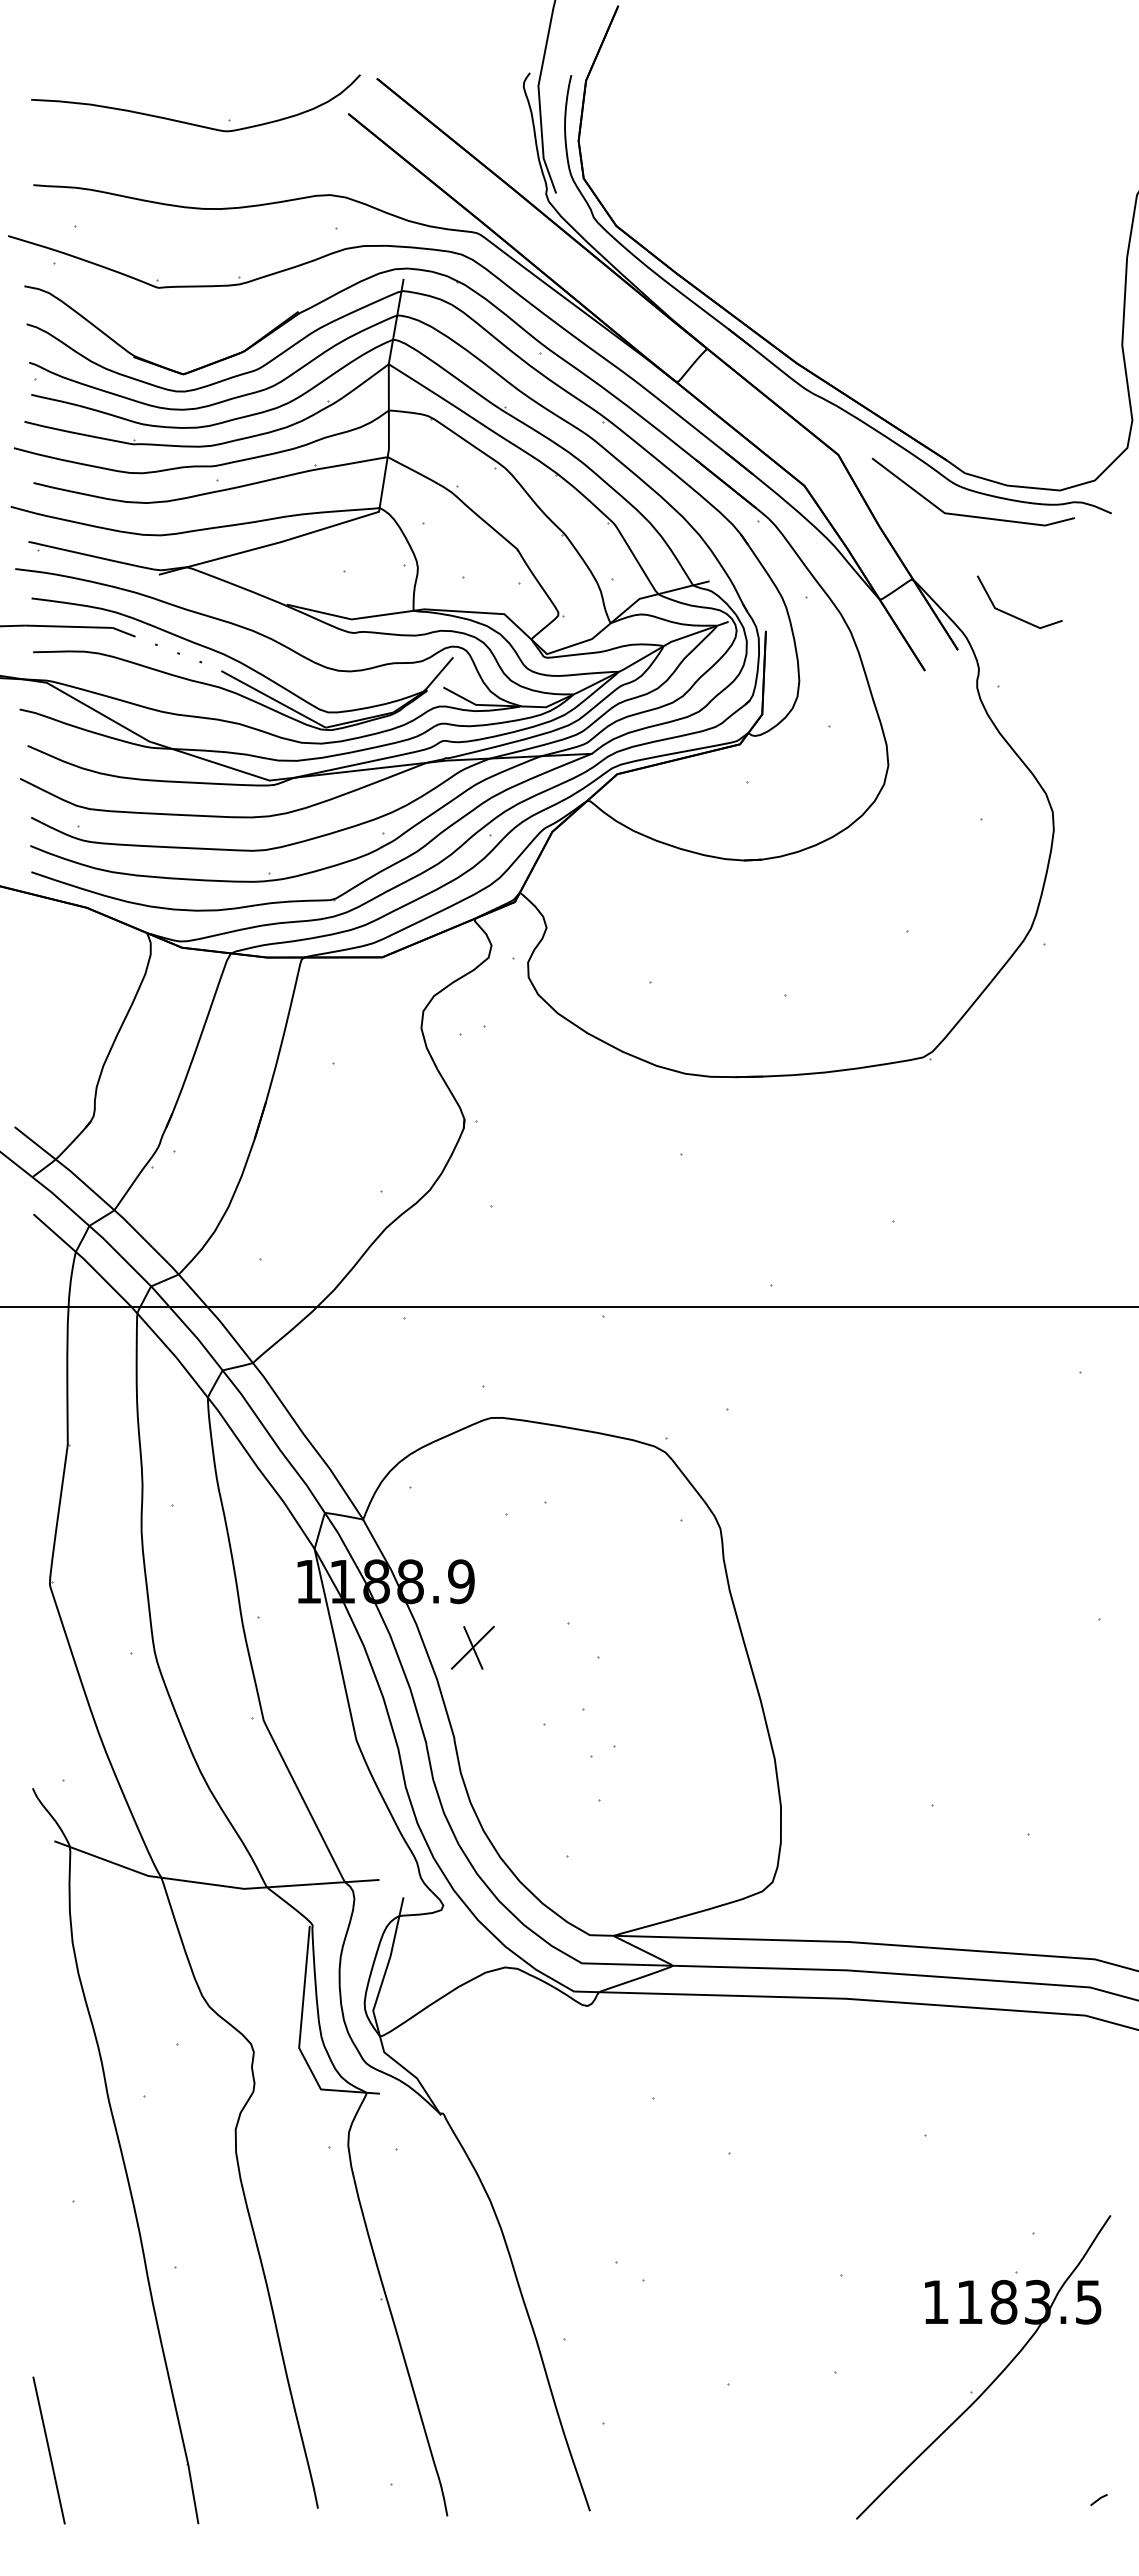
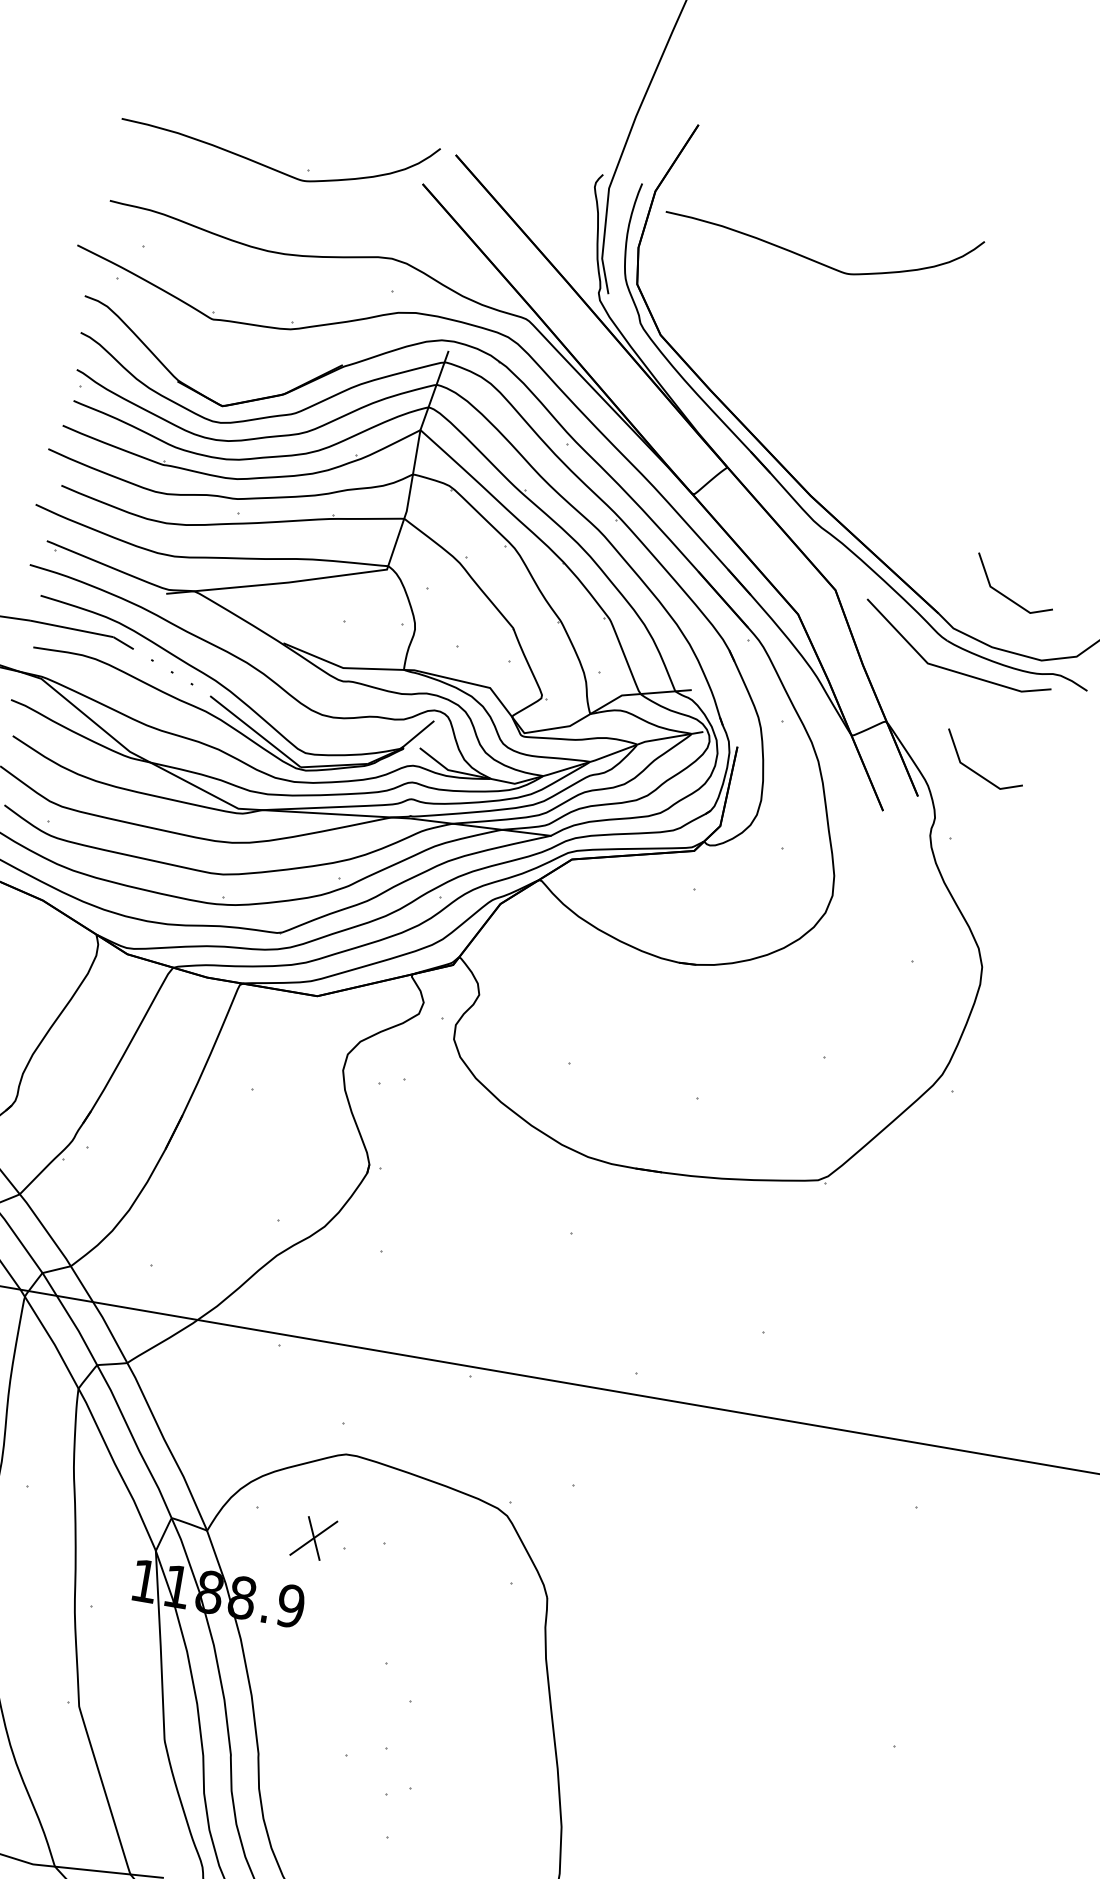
curve: (758, 122) -> (813, 259), added
line: (1014, 431) -> (1007, 596), added
part: (472, 1647) -> (313, 1537), moved

